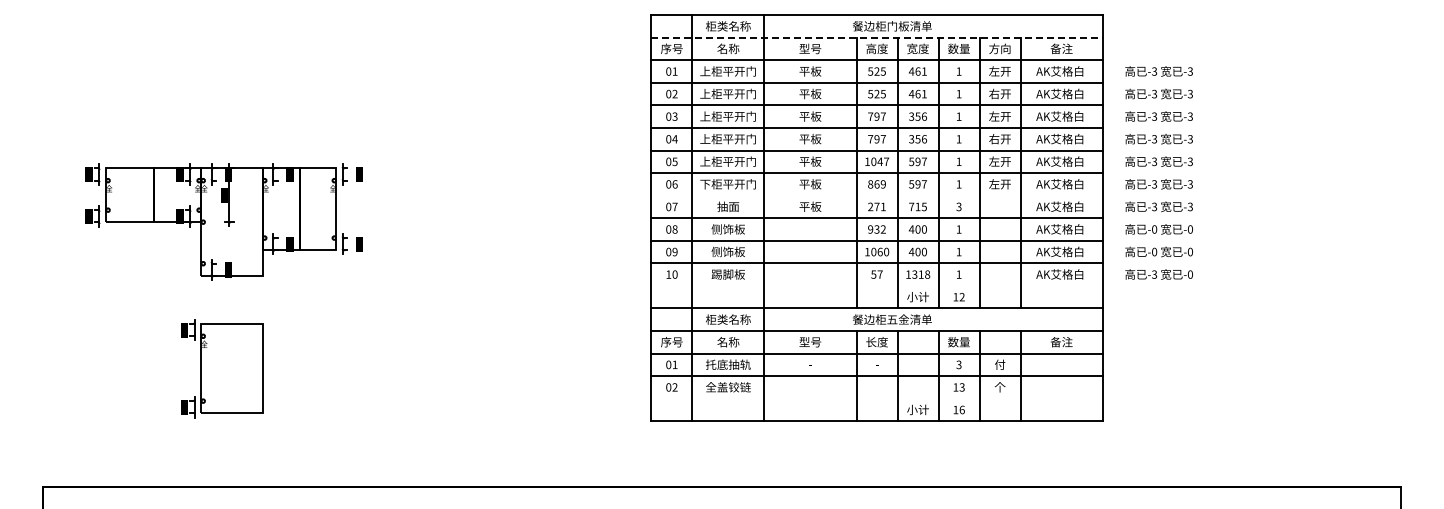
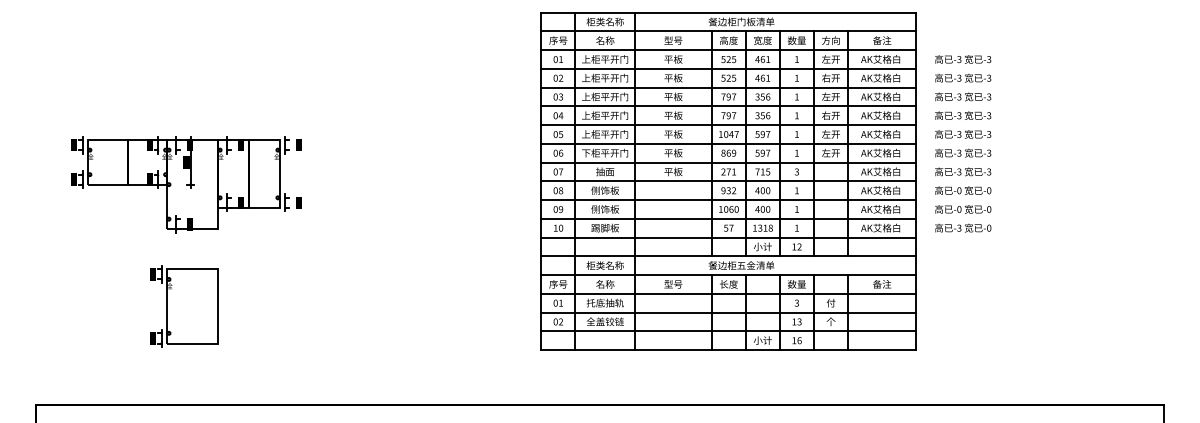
line: (877, 37) -> (729, 31), dashed -> solid
line: (876, 195) -> (728, 162), added
line: (876, 285) -> (728, 237), added
line: (876, 398) -> (728, 331), added

